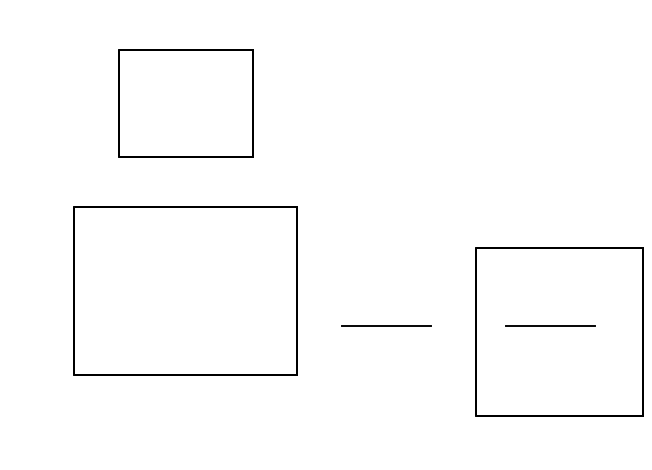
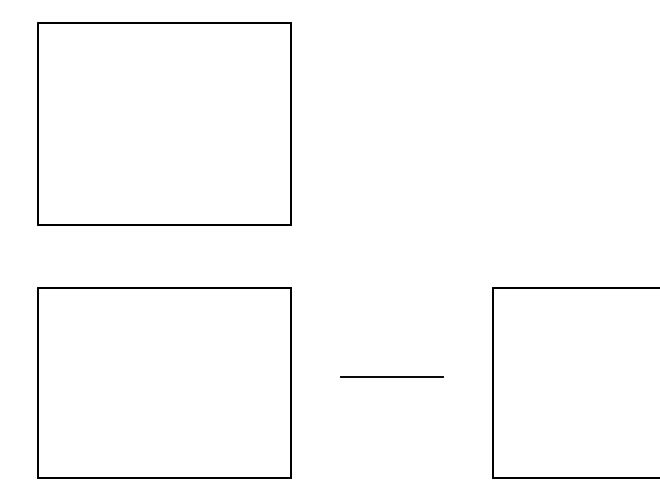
part: (185, 103) -> (164, 123), size x1.67
part: (185, 290) -> (164, 382), moved
line: (550, 325) -> (578, 375), removed

